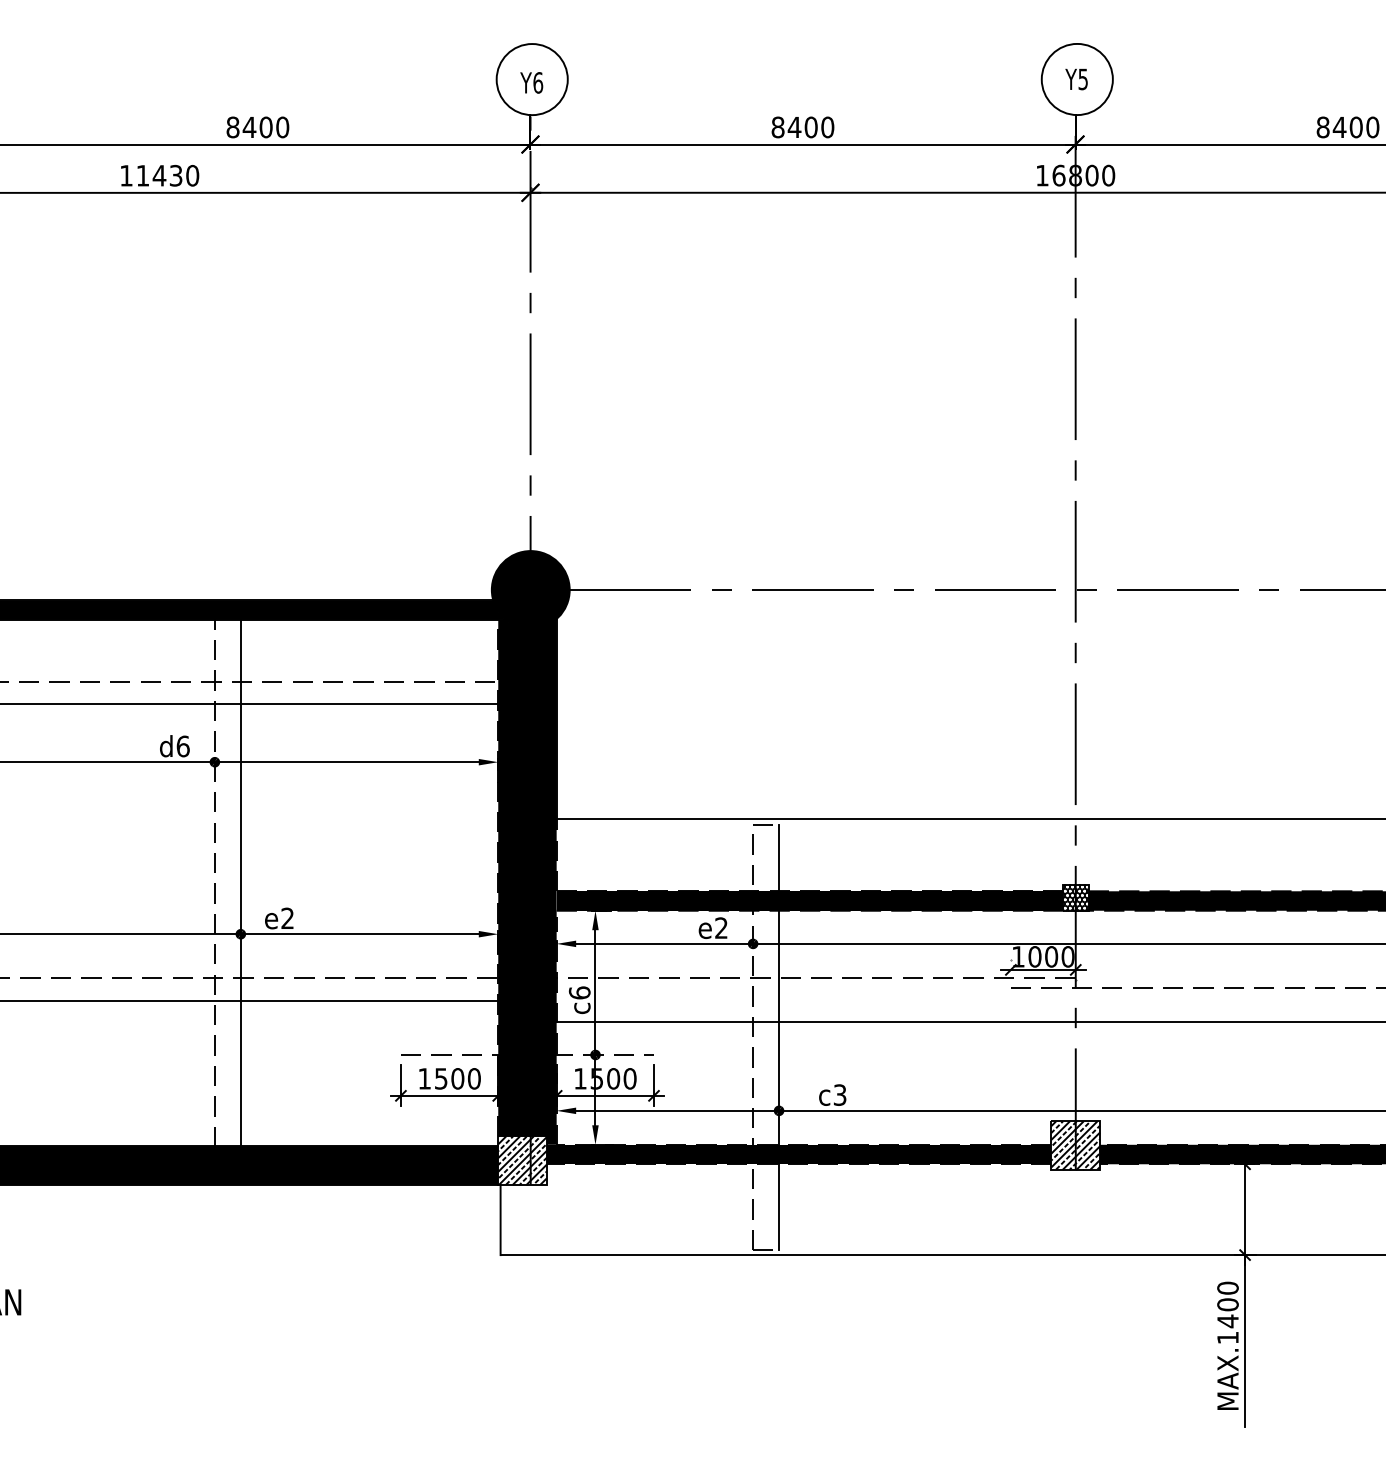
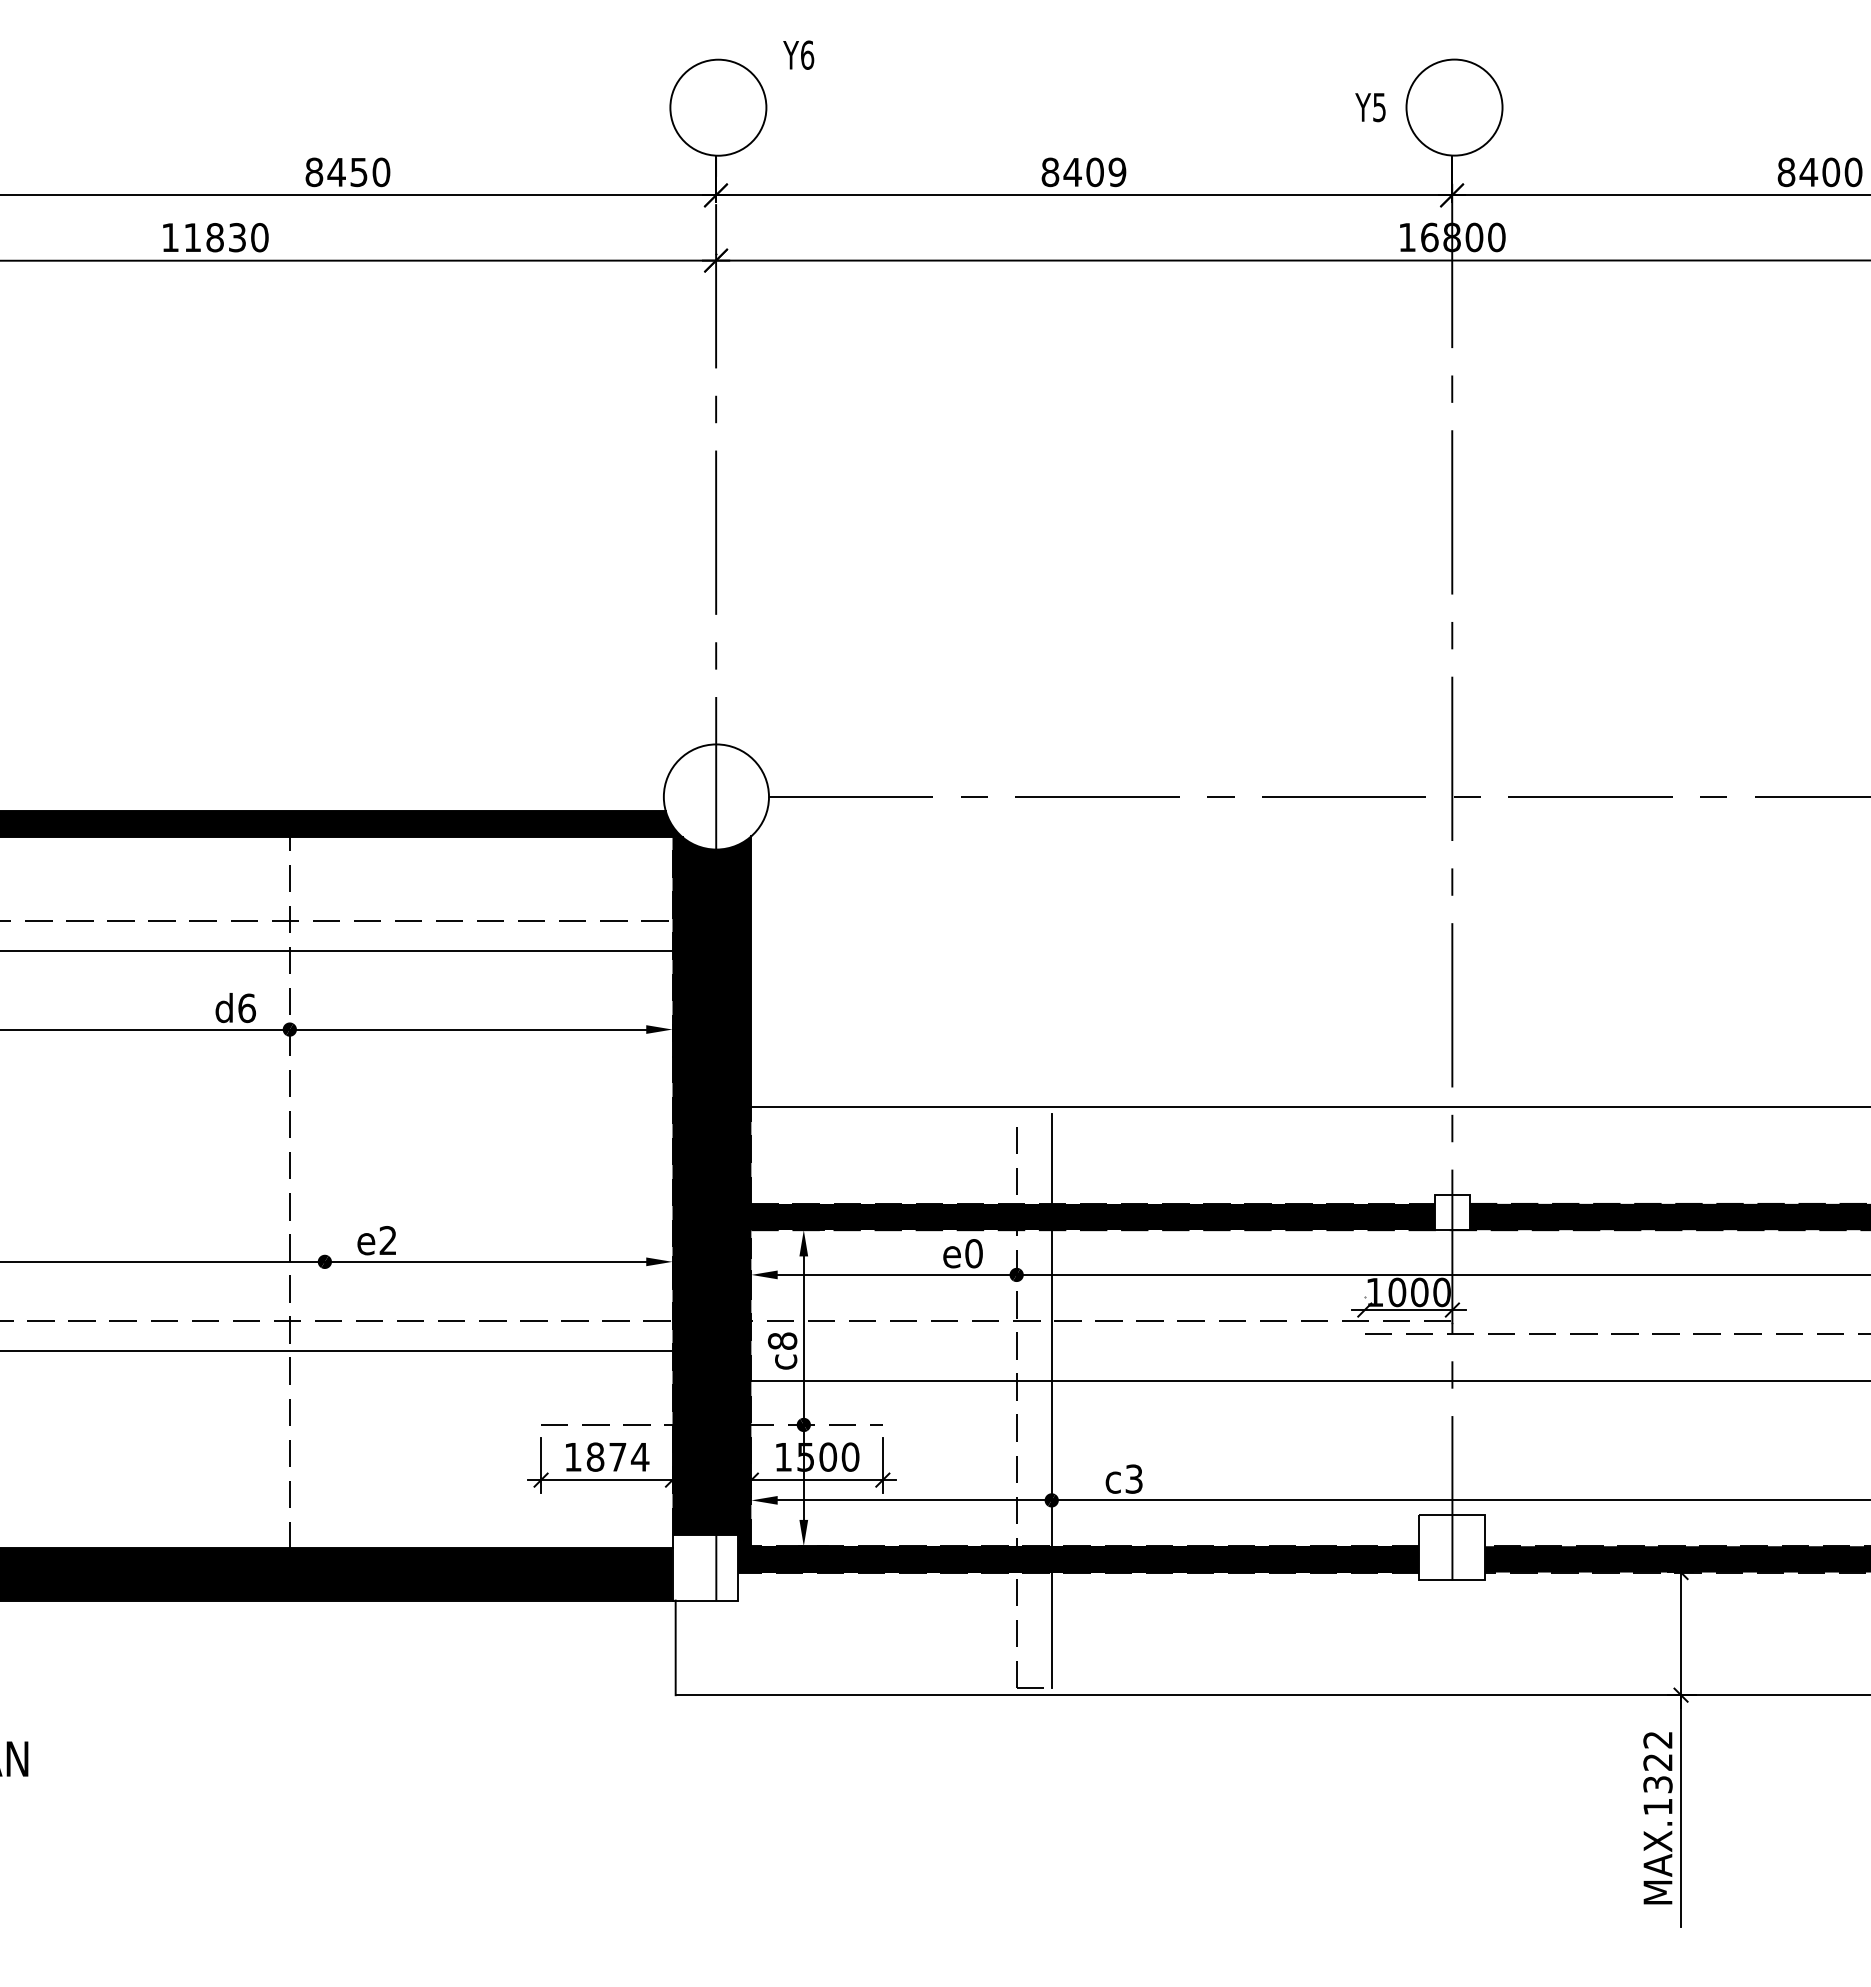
text: (1076, 79) -> (1370, 107), moved
text: (531, 82) -> (798, 54), moved
text: (265, 127) -> (358, 172), 8400 -> 8450
text: (827, 127) -> (1117, 172), 8400 -> 8409
text: (159, 175) -> (214, 237), 11430 -> 11830
fill: (530, 589) -> (716, 796), removed
line: (764, 825) -> (1031, 1114), removed
line: (240, 891) -> (324, 1204), removed
hatch: (1075, 897) -> (1451, 1212), removed
text: (721, 928) -> (973, 1253), e2 -> e0
text: (579, 992) -> (782, 1340), c6 -> c8
text: (457, 1078) -> (617, 1456), 1500 -> 1874
hatch: (1075, 1145) -> (1452, 1547), removed
hatch: (522, 1160) -> (705, 1567), removed
text: (1227, 1304) -> (1657, 1762), MAX.1400 -> MAX.1322

